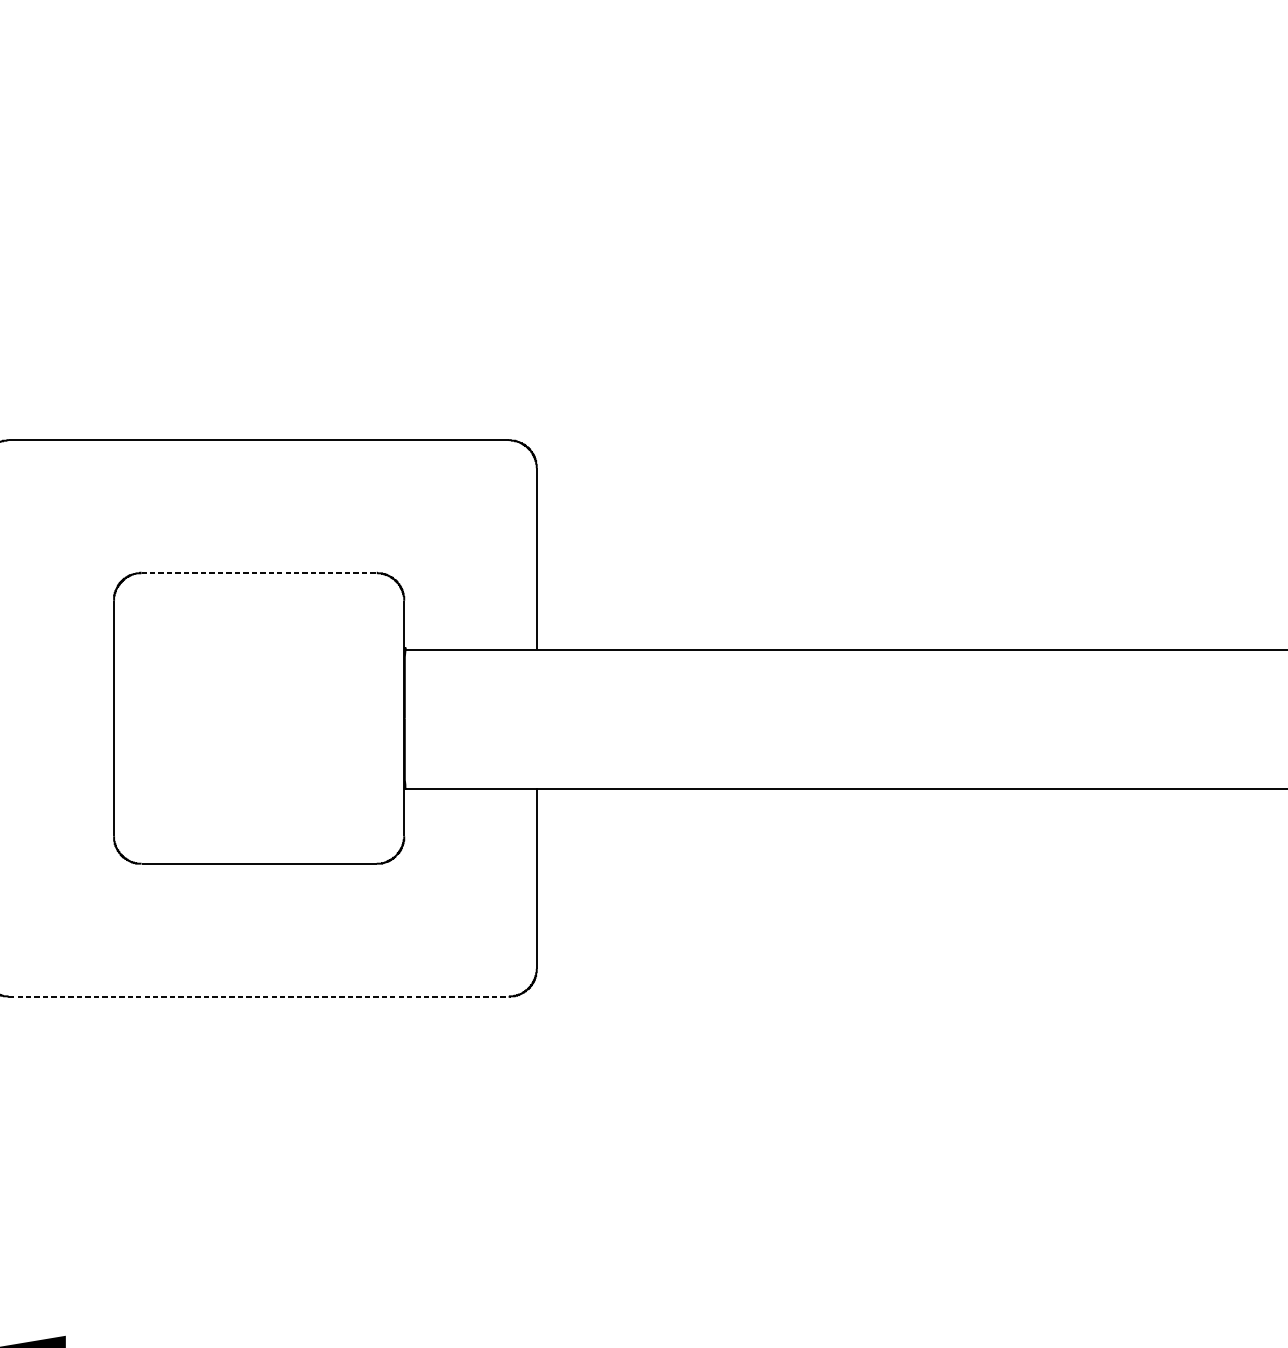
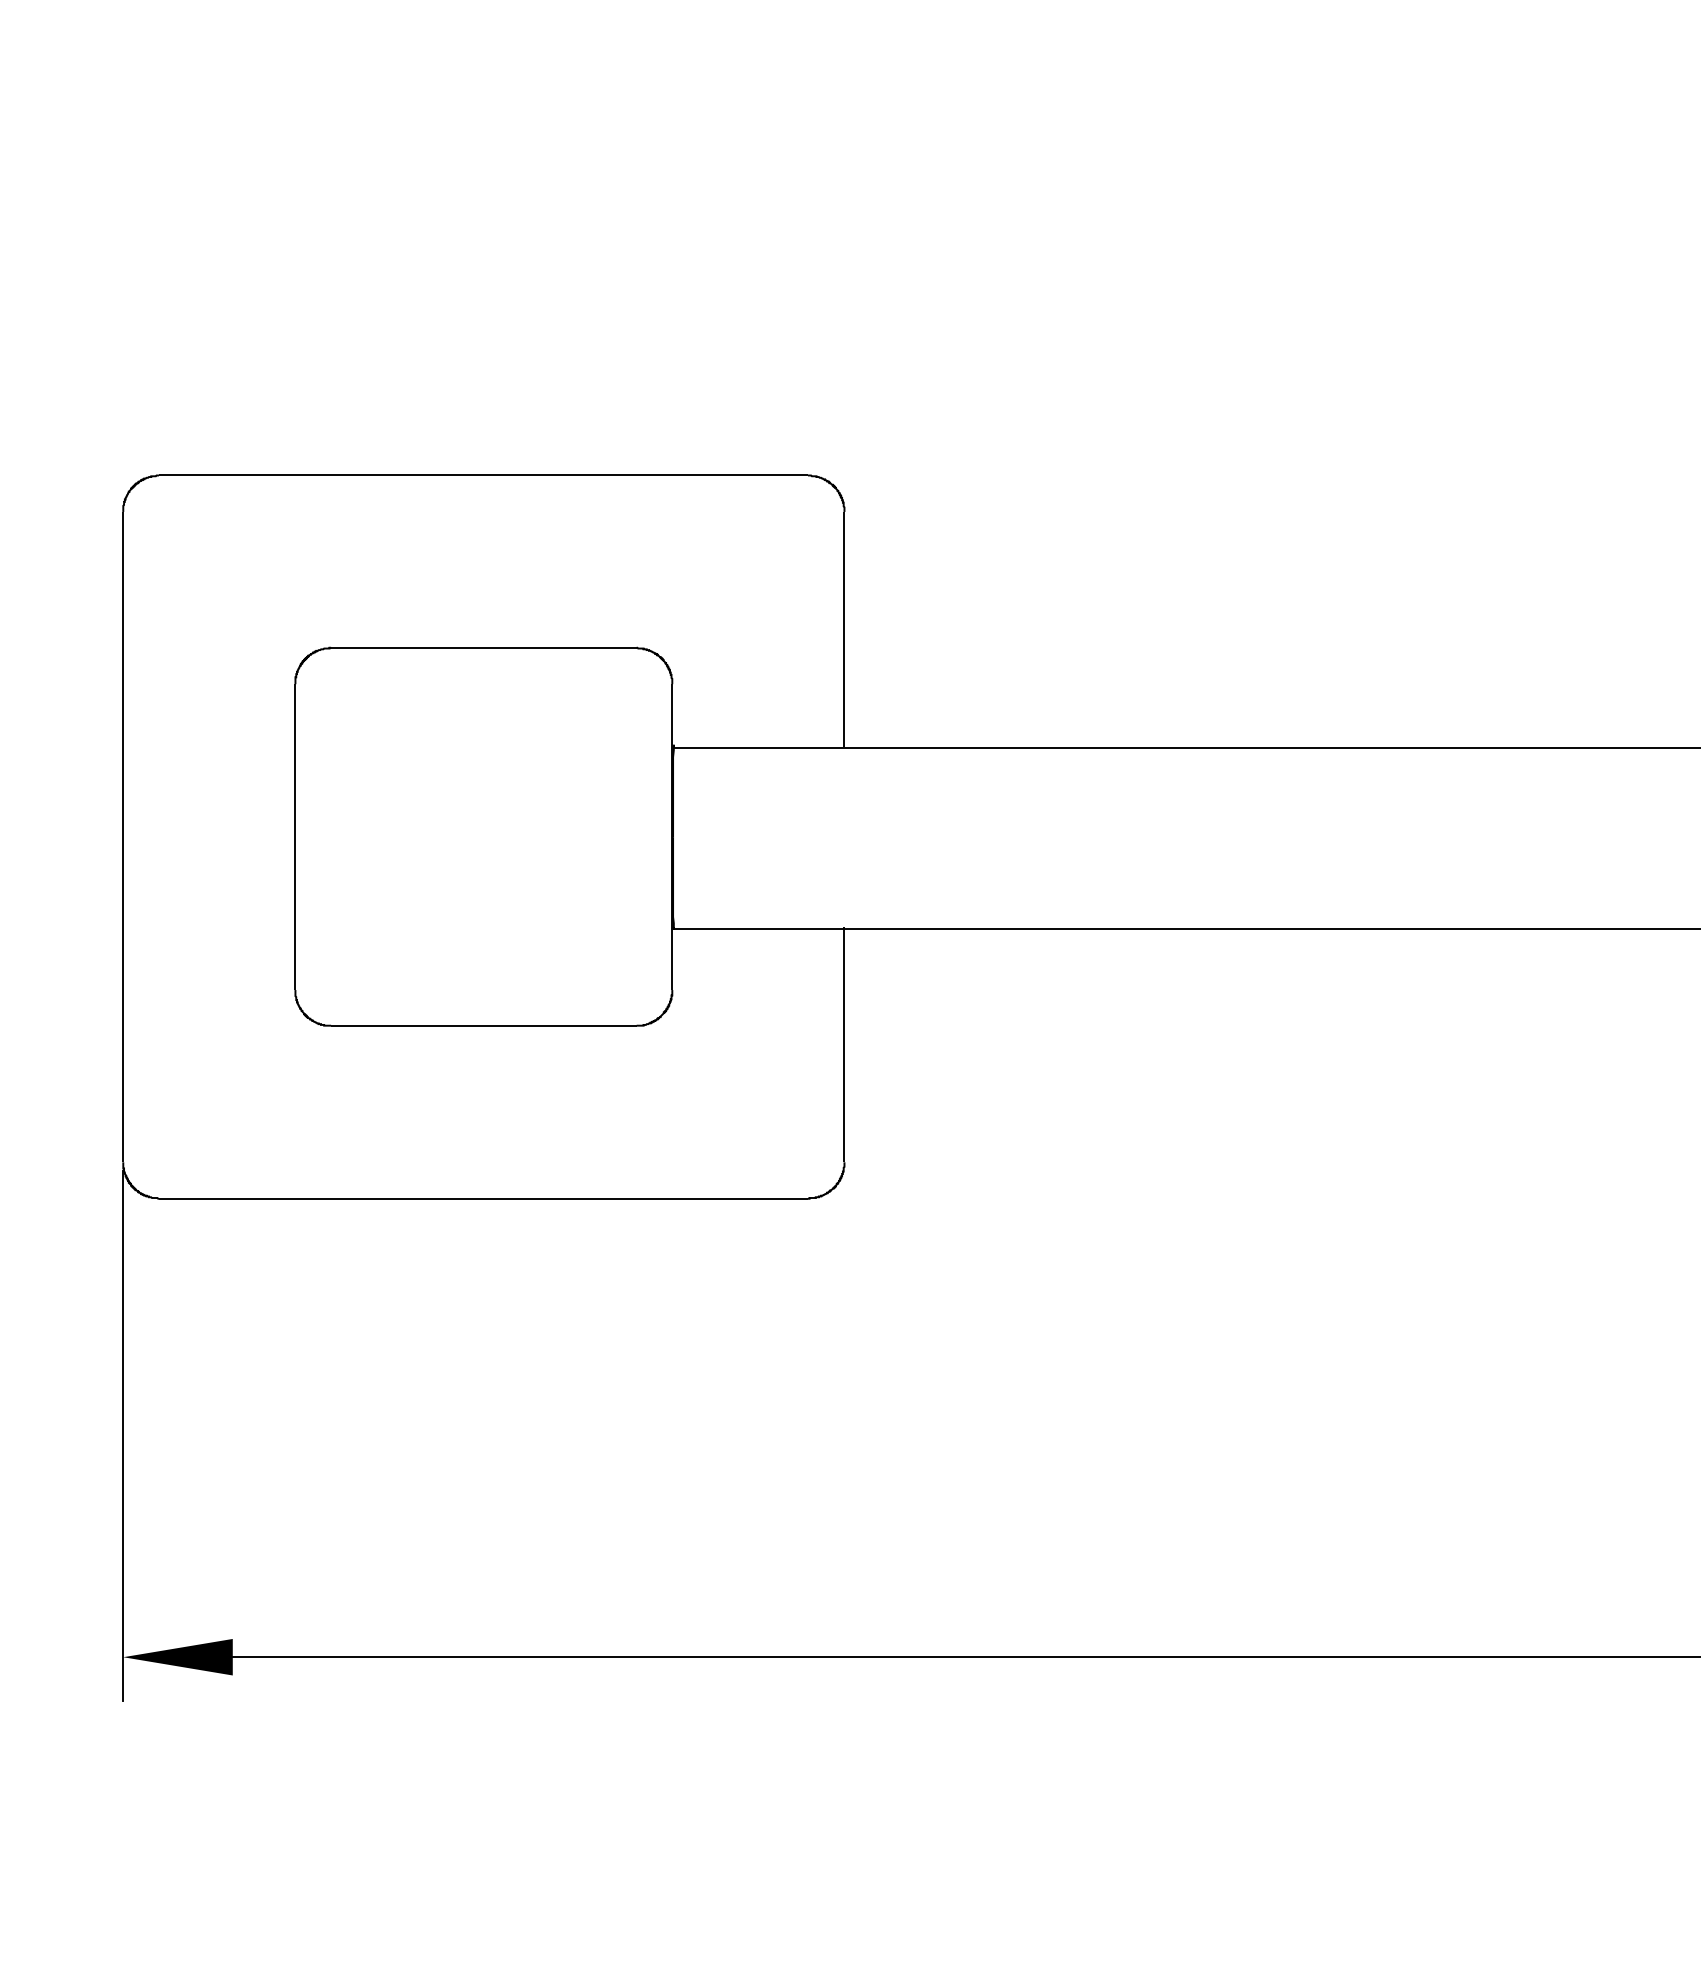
line: (258, 572) -> (483, 647), dashed -> solid
line: (258, 996) -> (483, 1198), dashed -> solid

